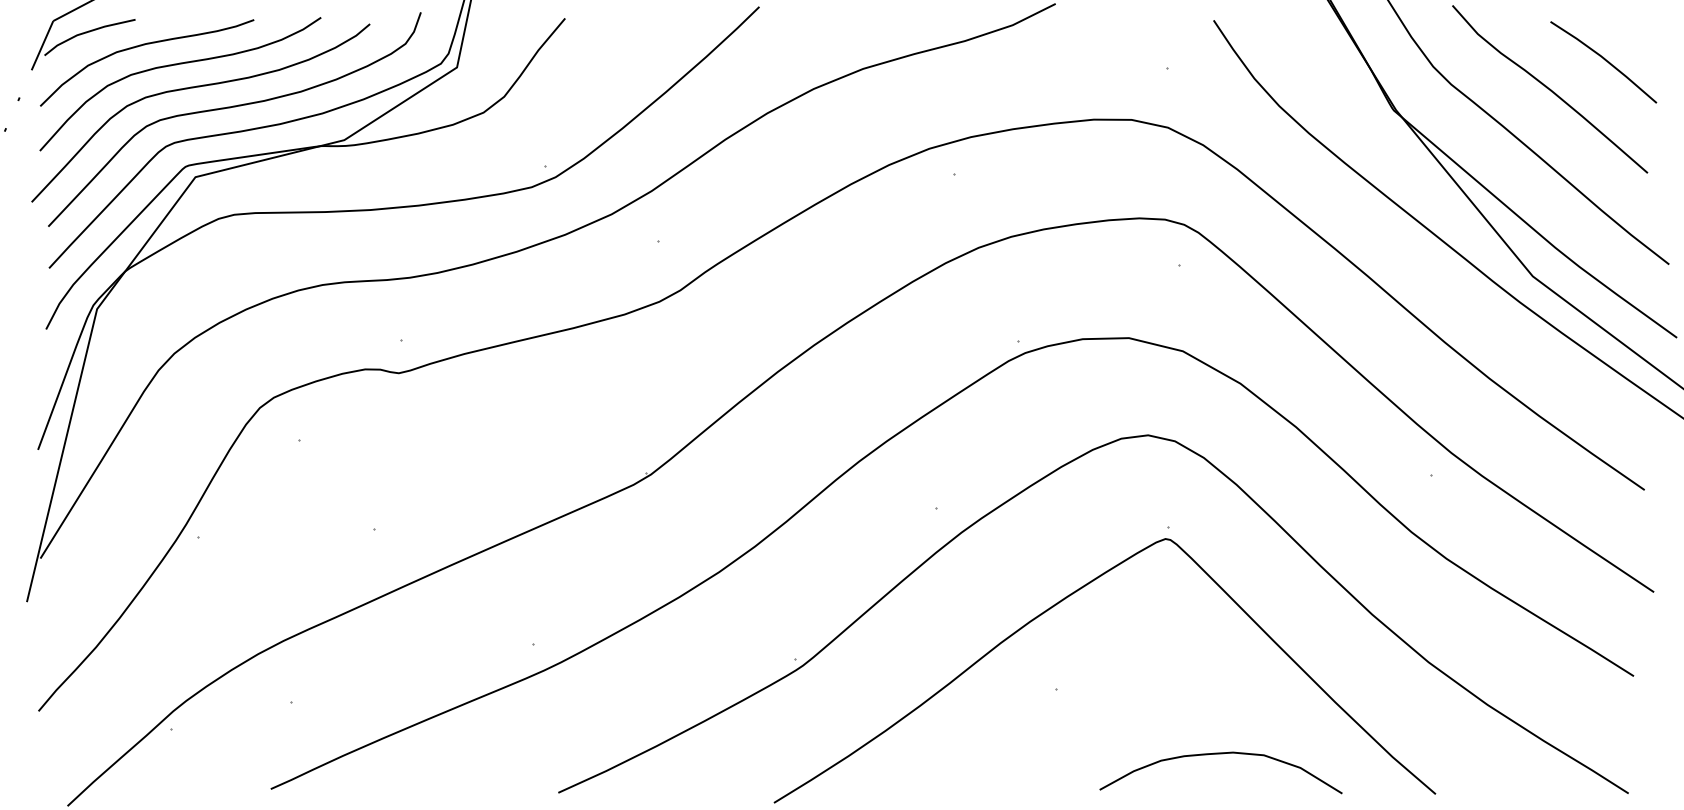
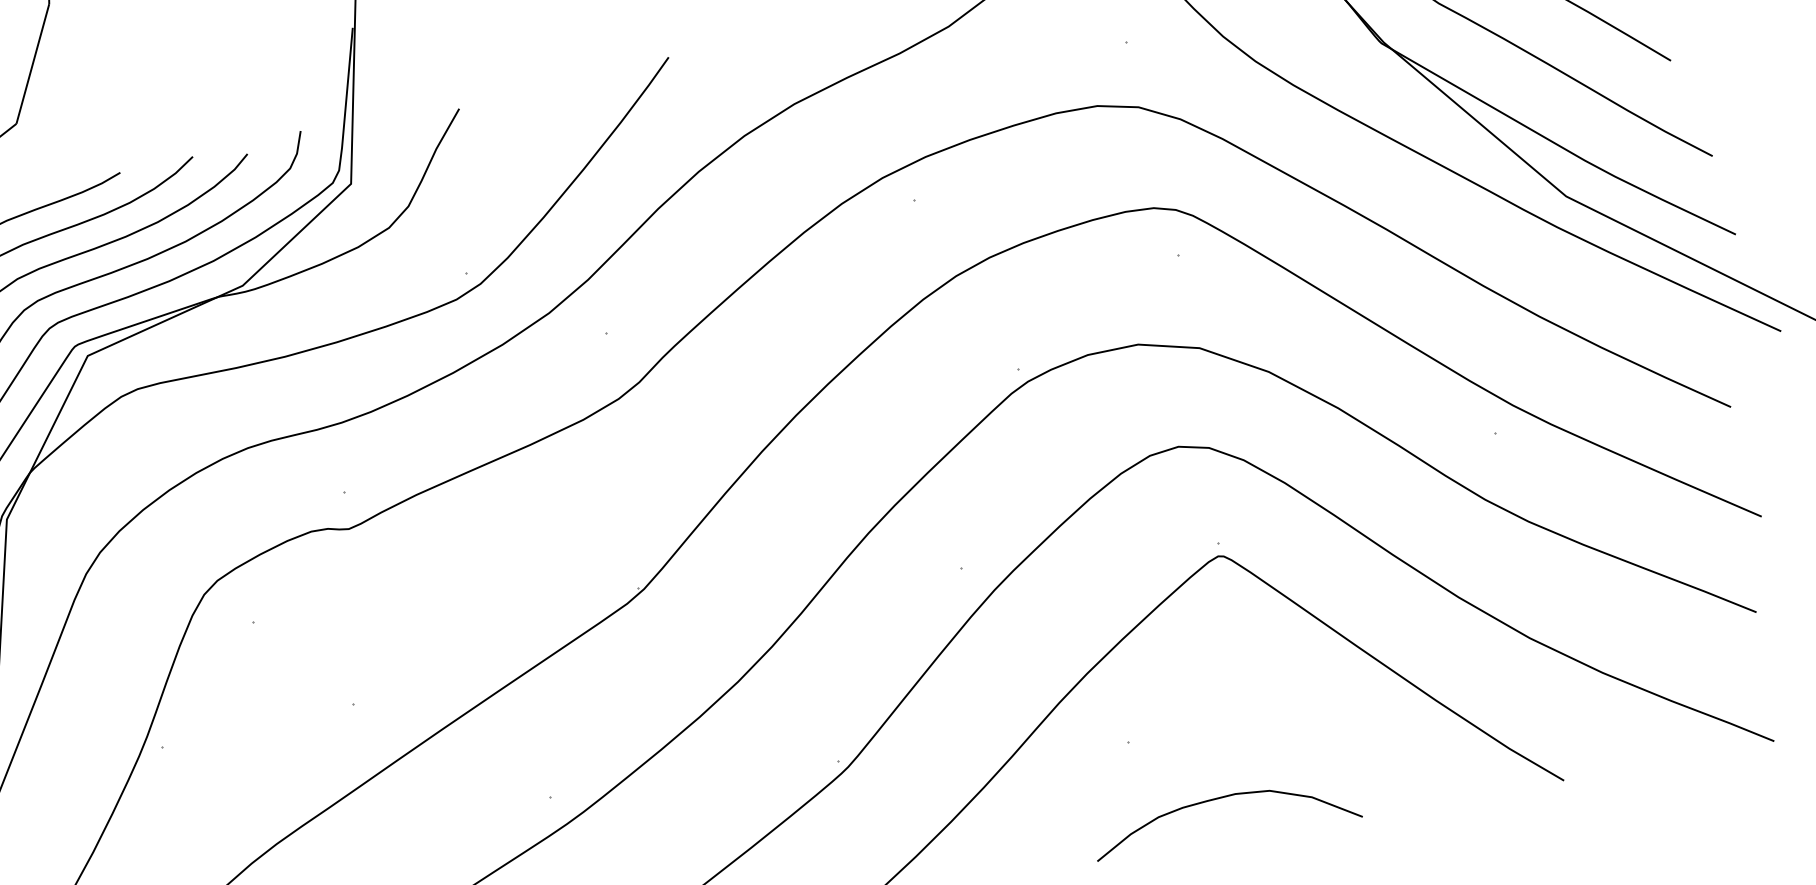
curve: (1220, 754) -> (1222, 798), moved

